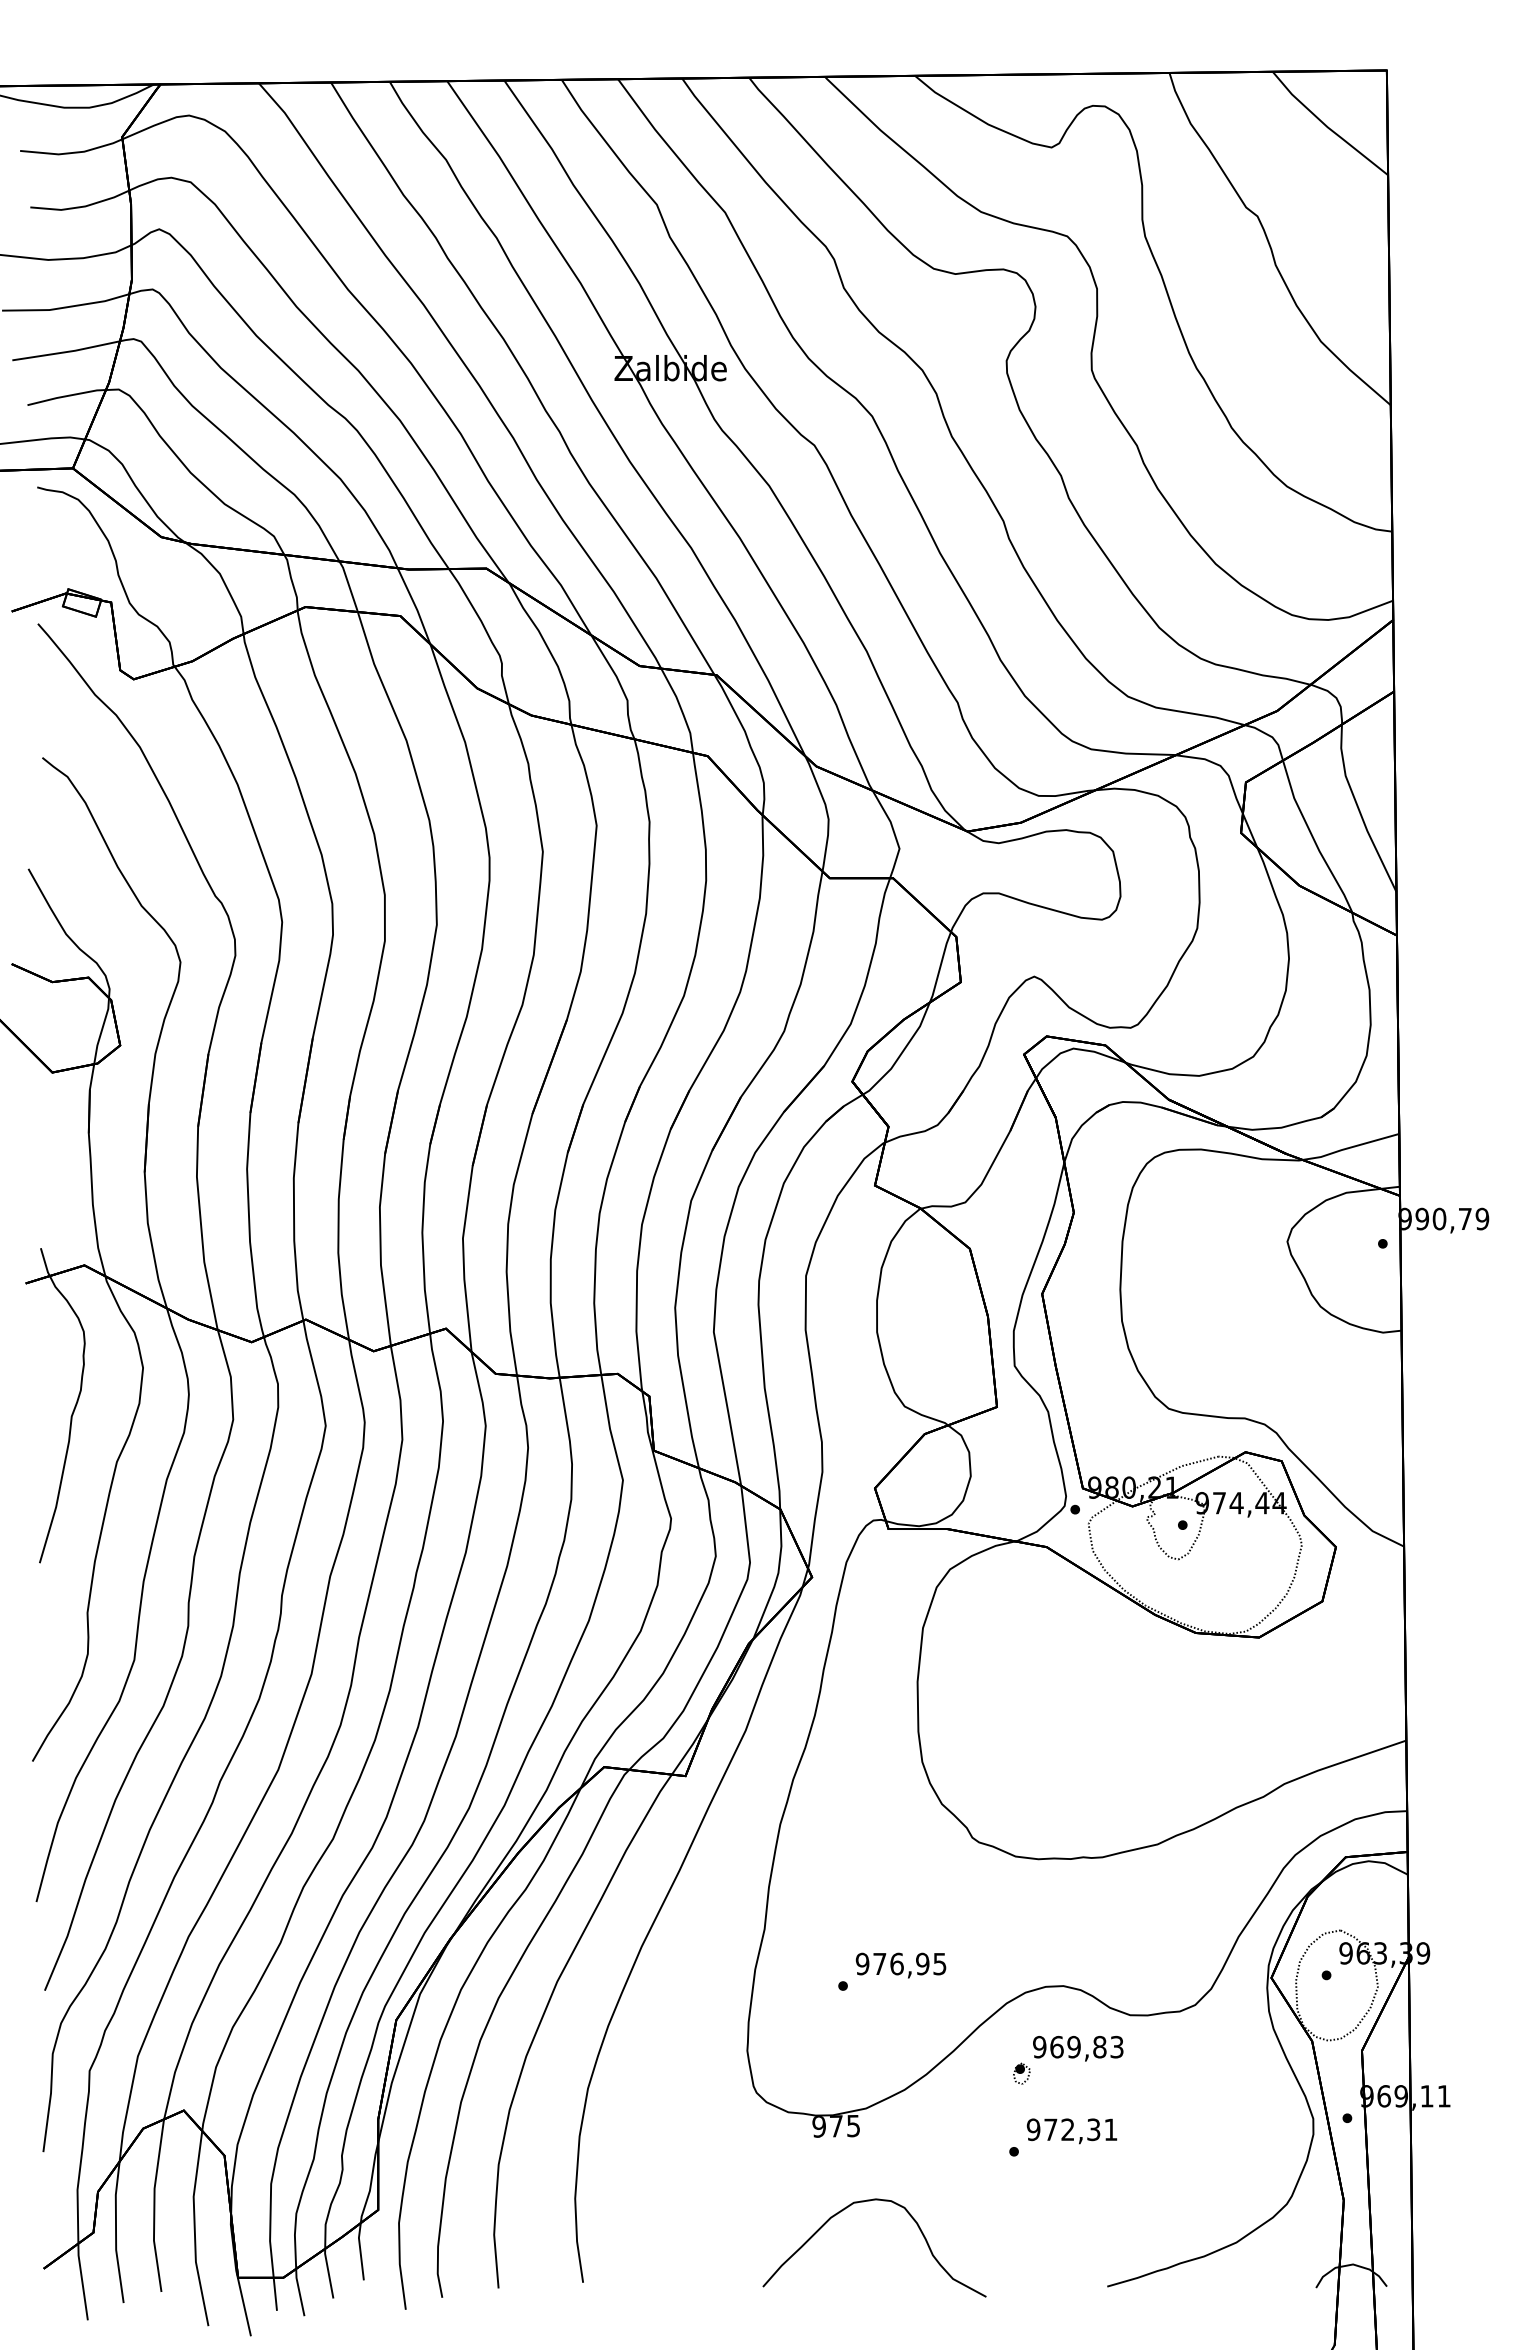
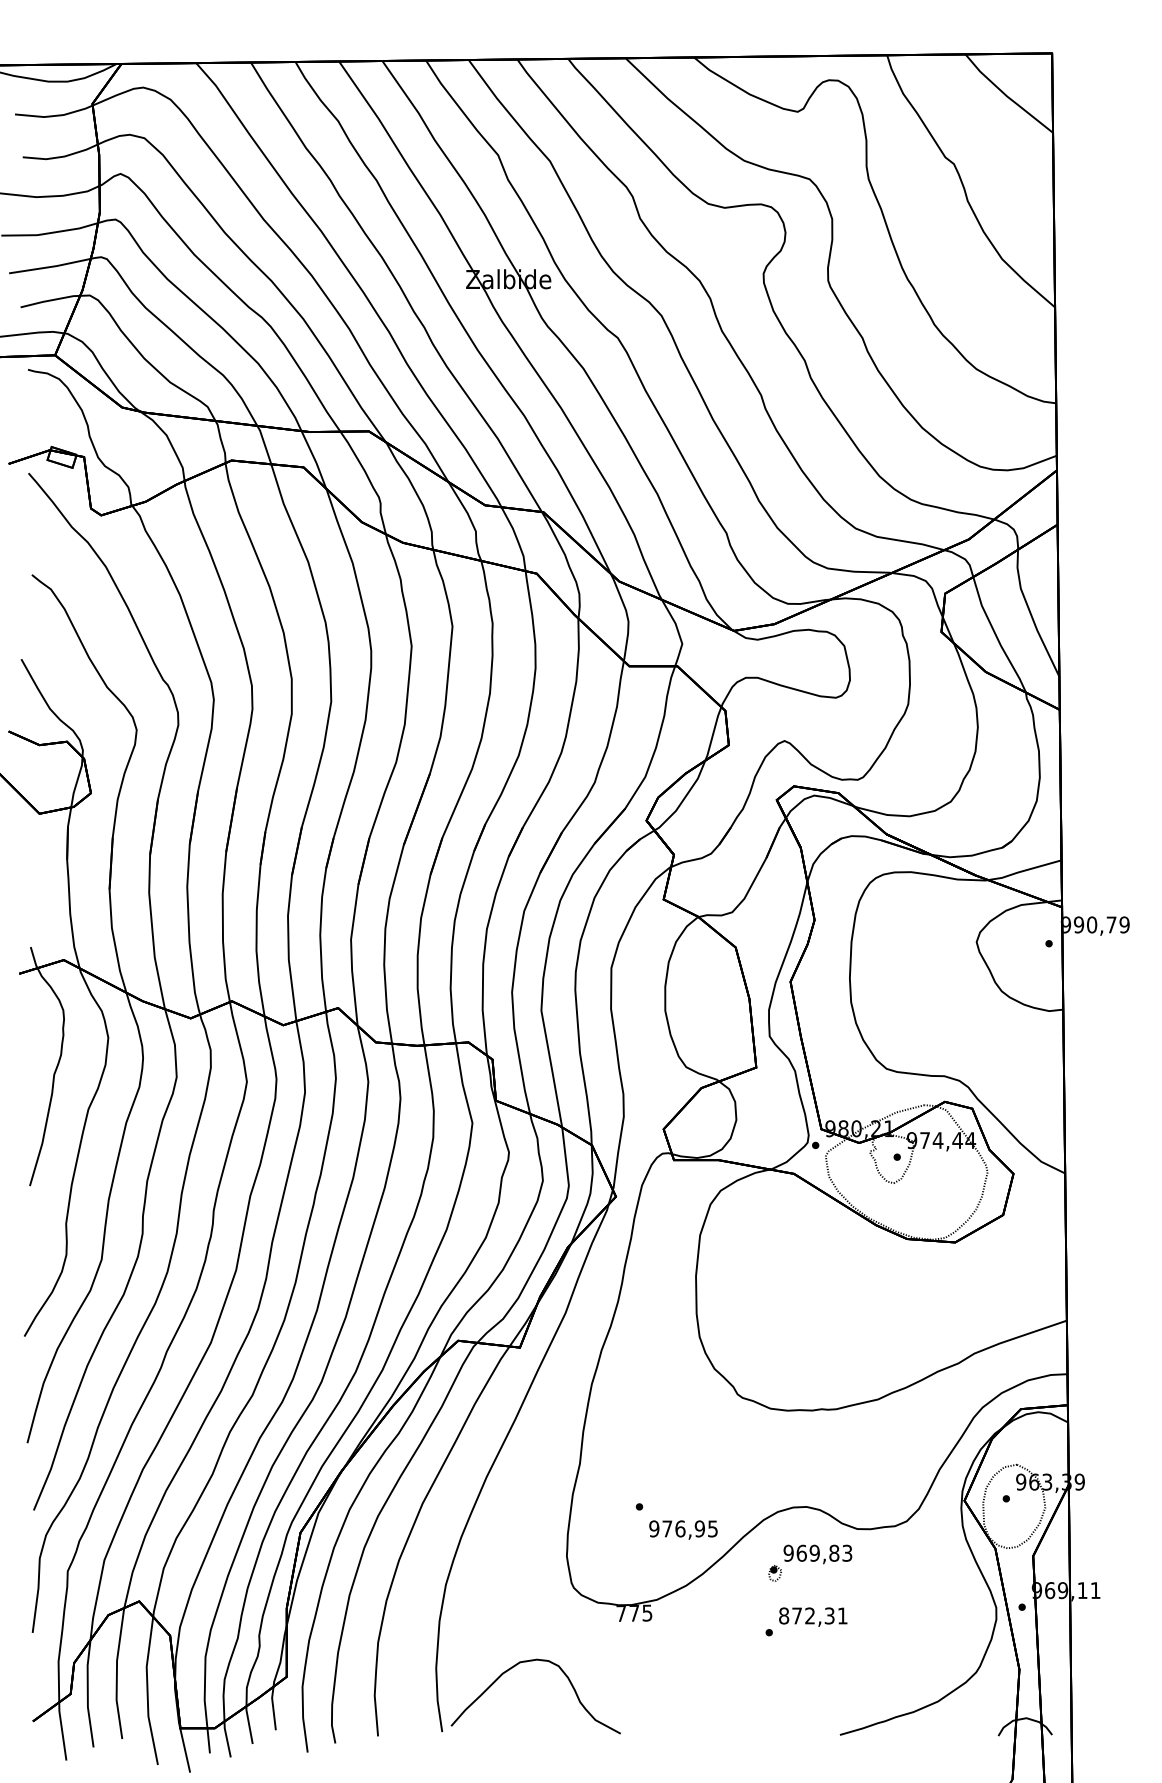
text: (900, 1965) -> (683, 1530), moved
text: (818, 2126) -> (620, 1613), 975 -> 775
text: (1033, 2129) -> (783, 1615), 972,31 -> 872,31
curve: (870, 2201) -> (532, 1661), moved

